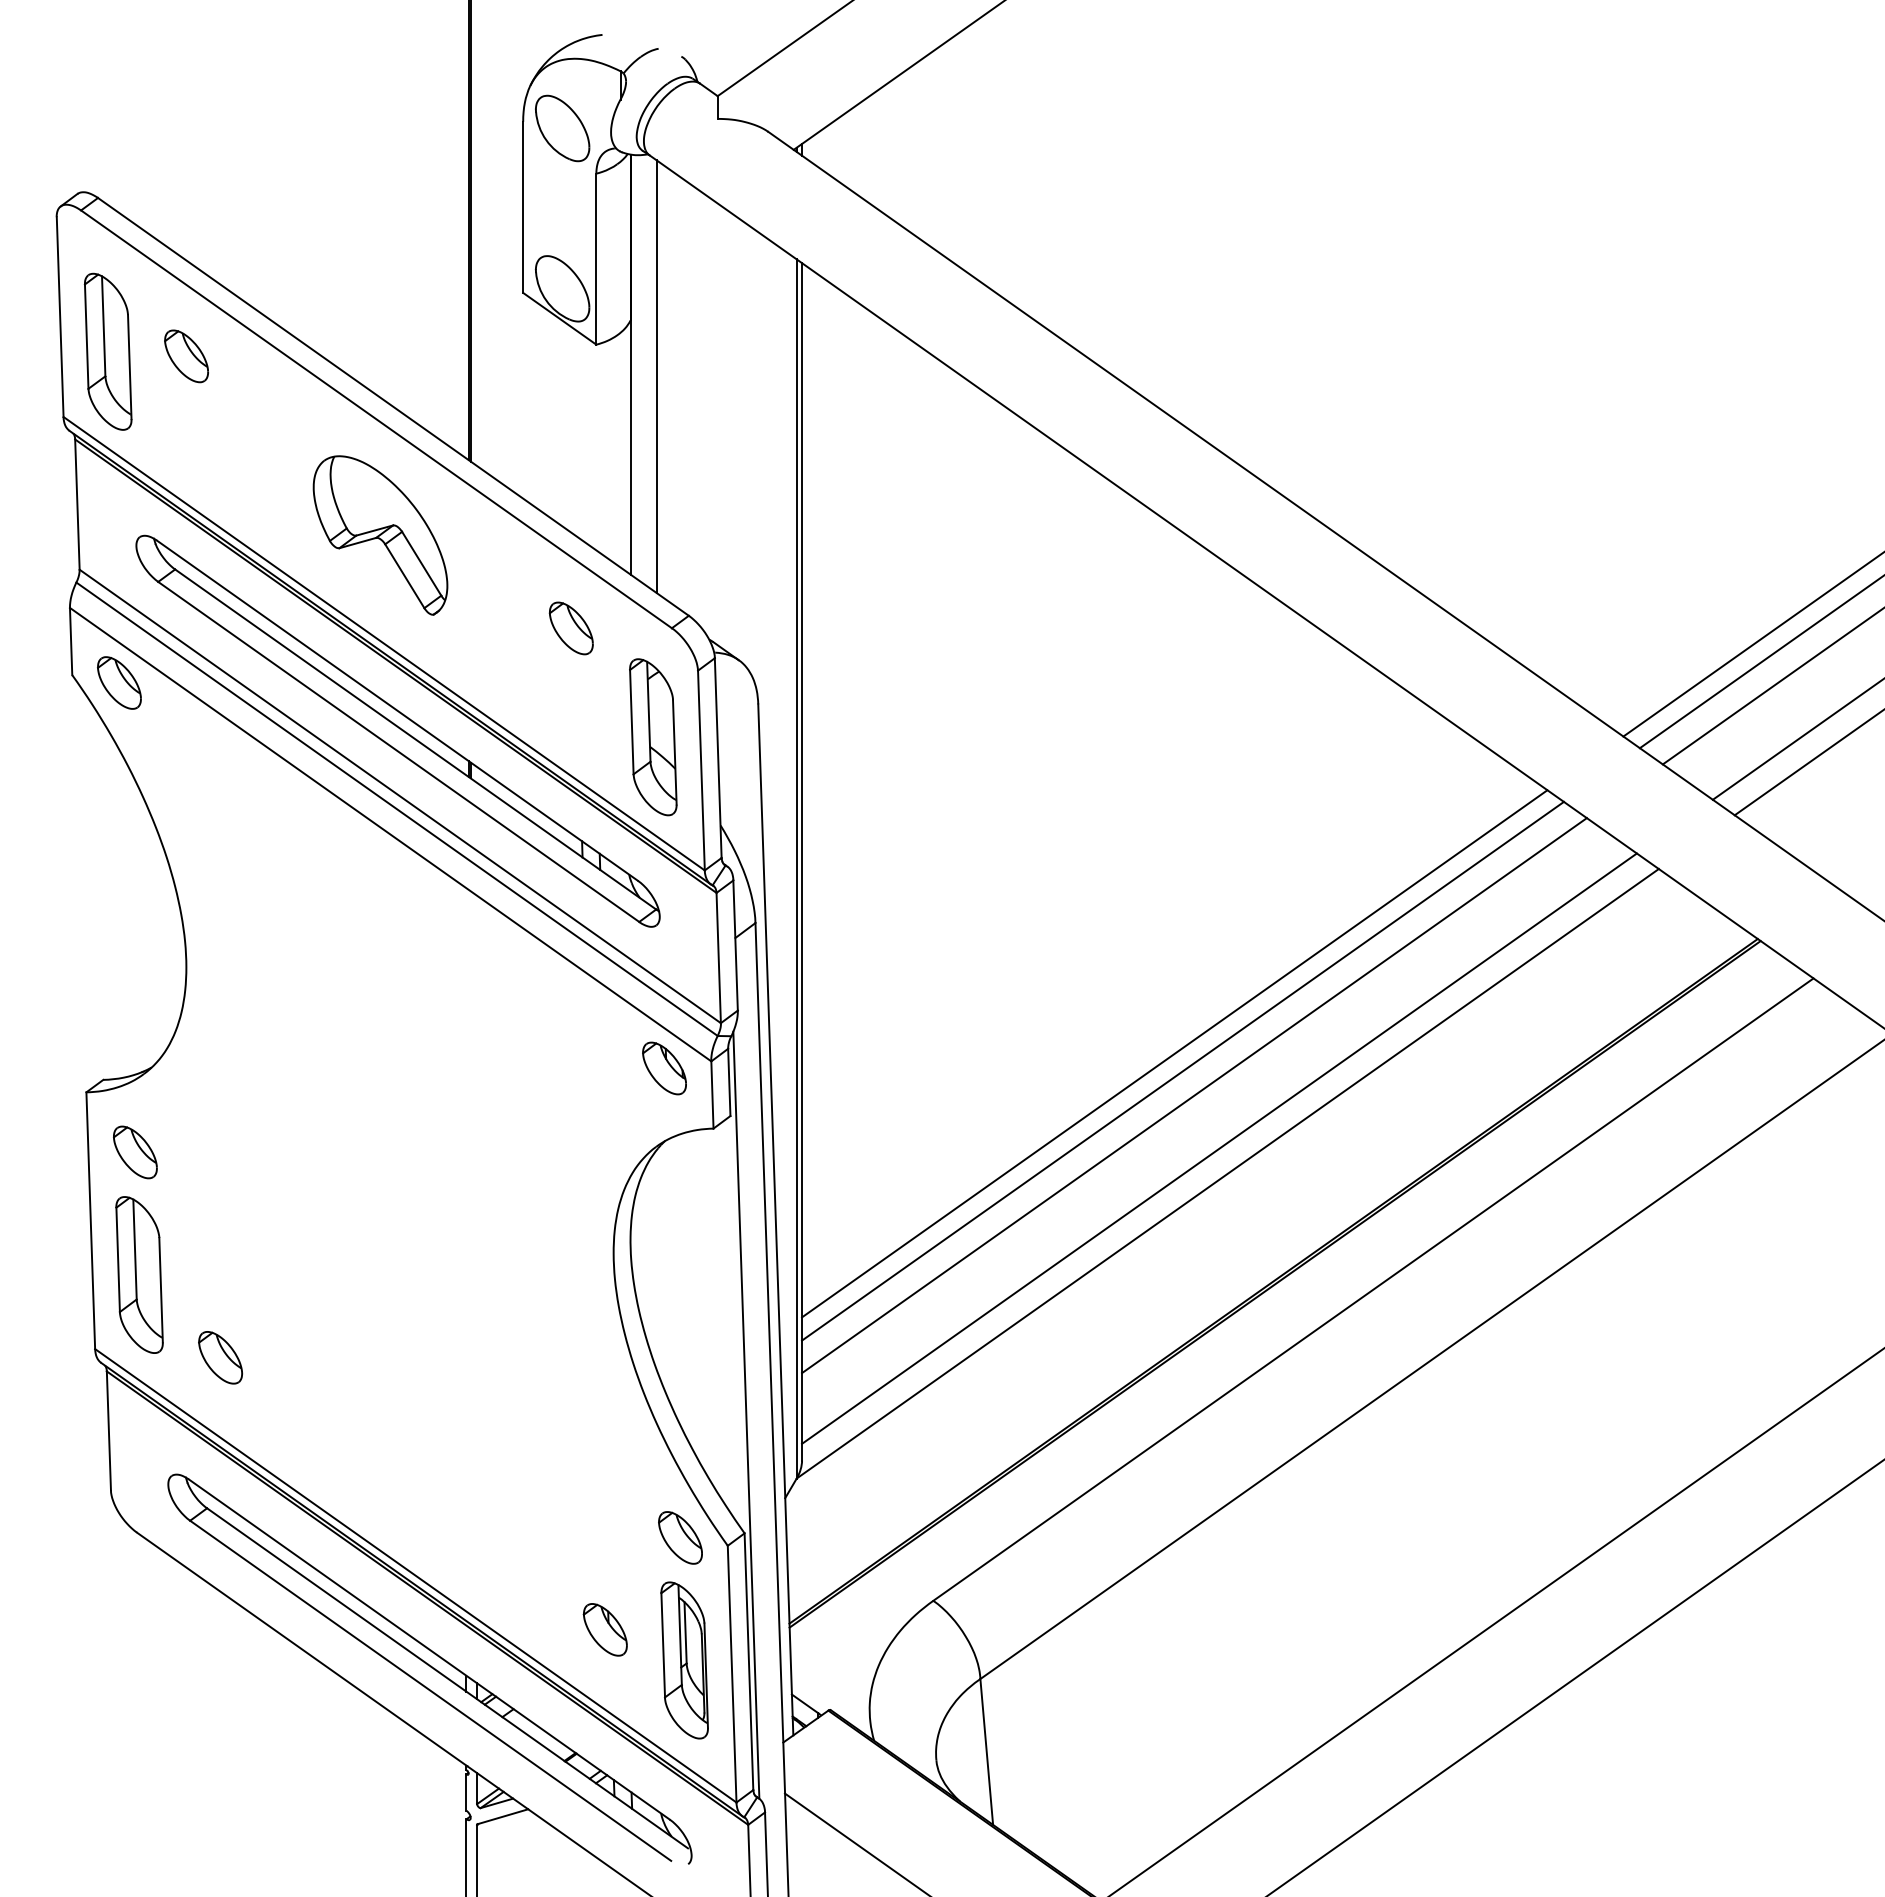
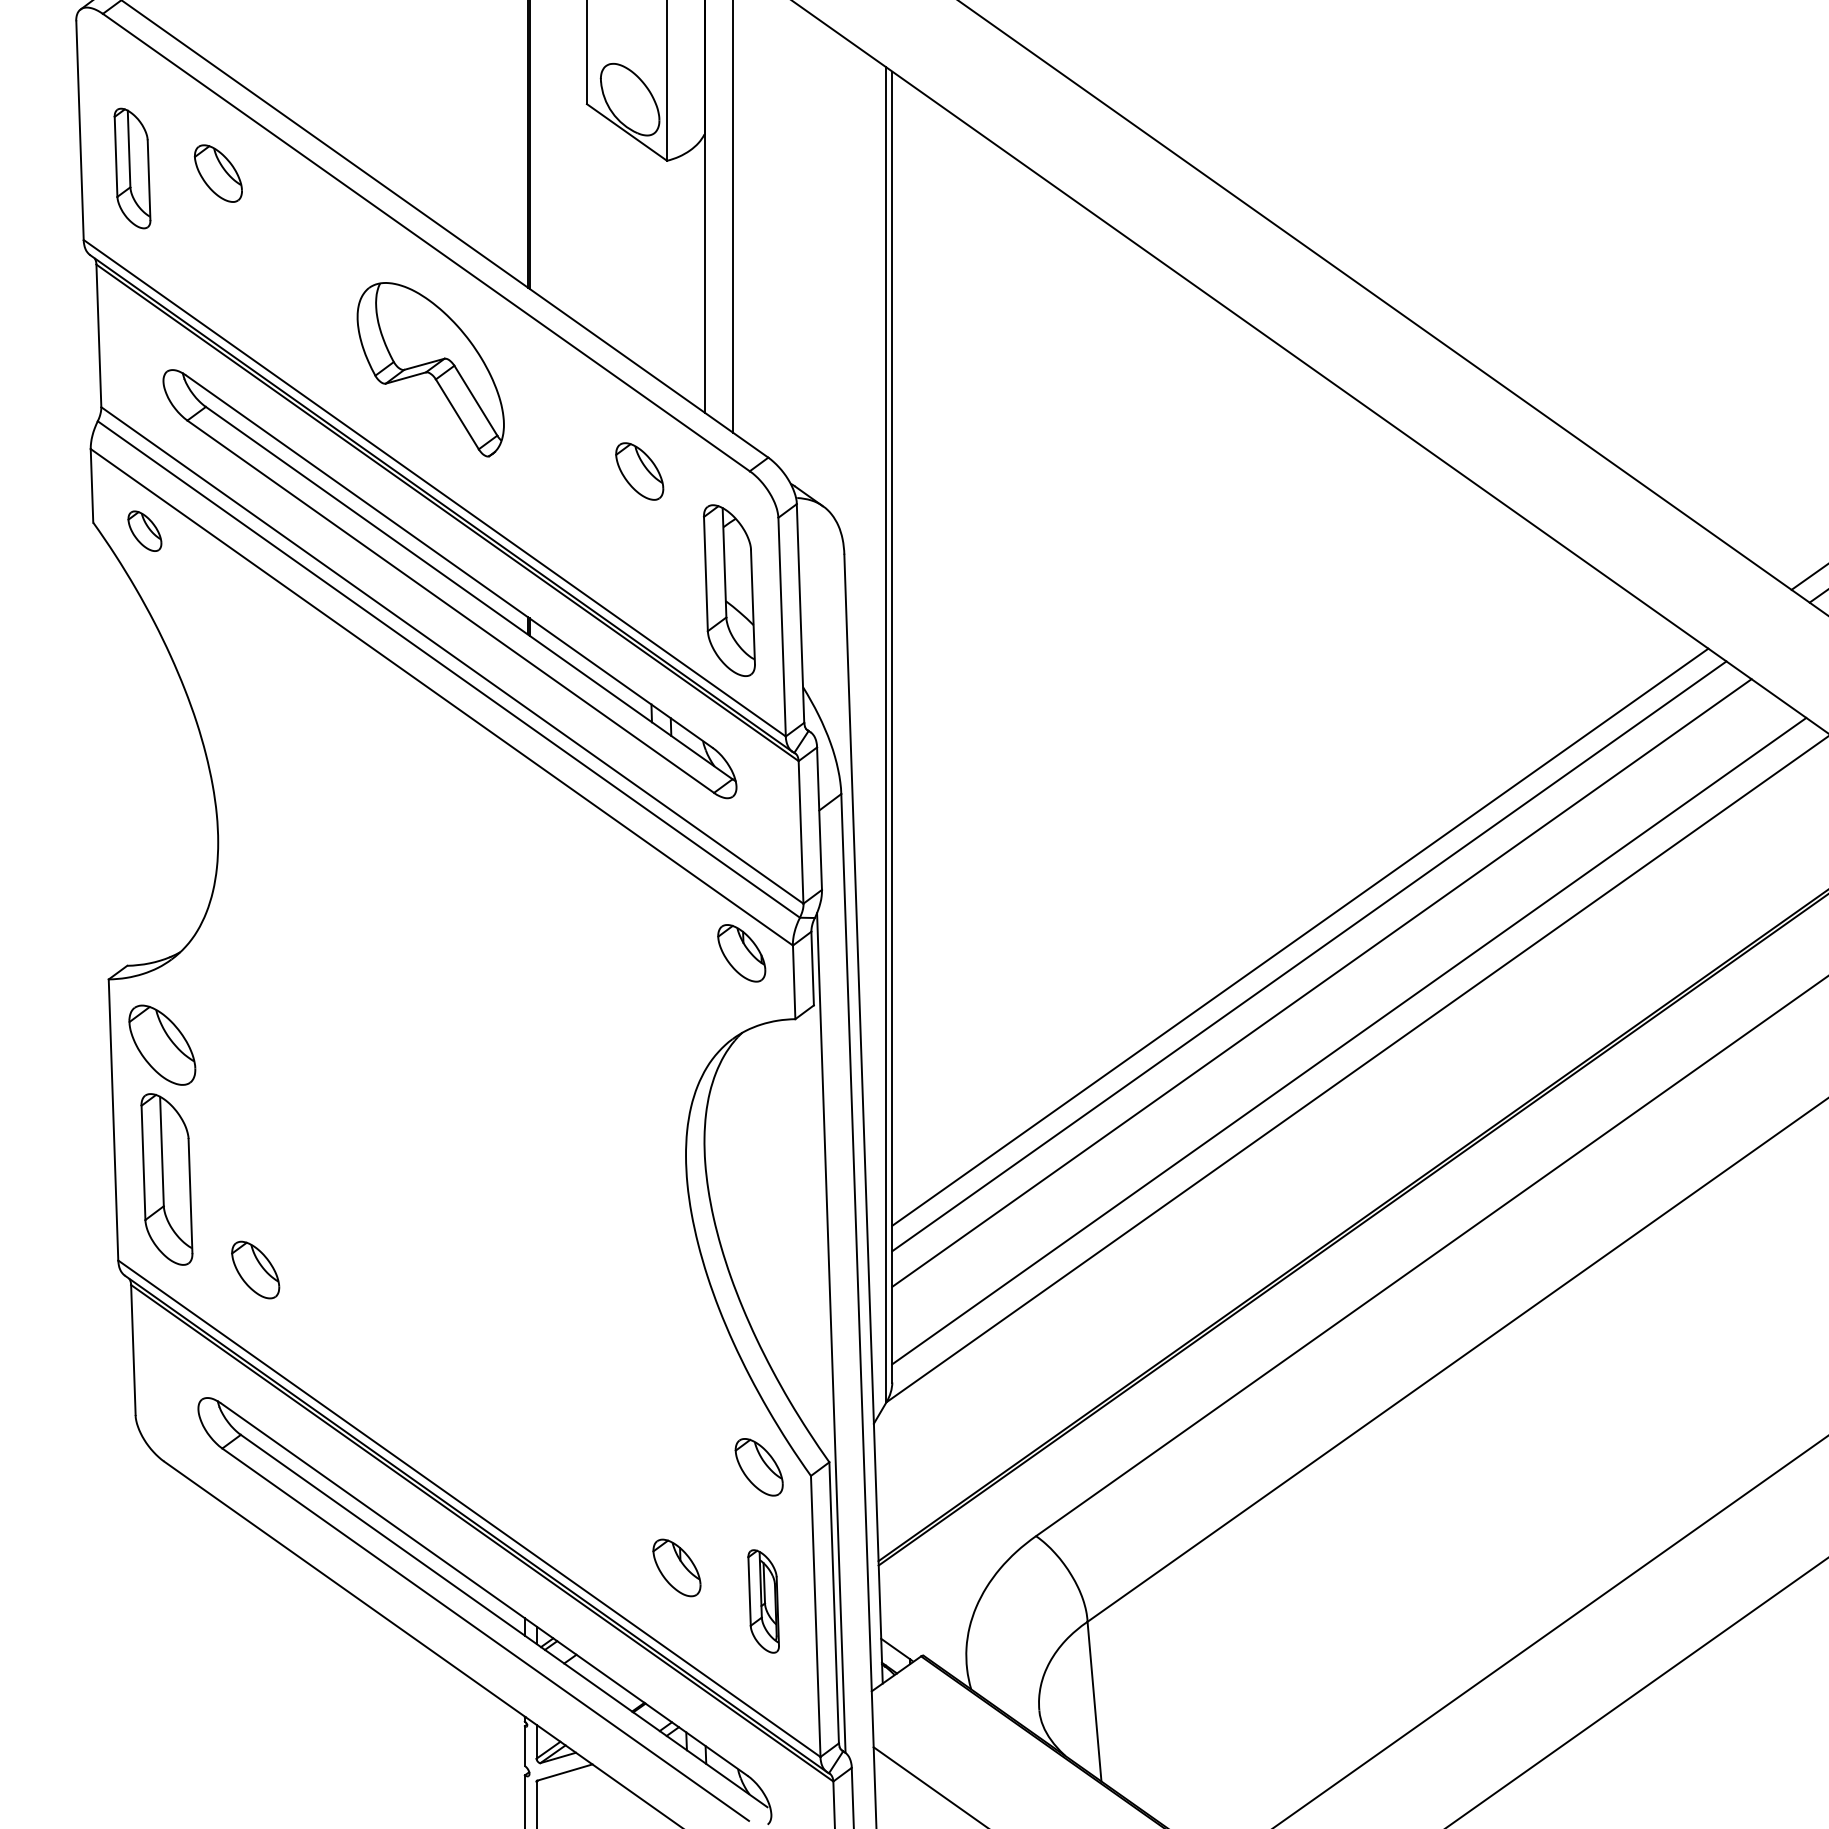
part: (107, 351) -> (131, 168), size x0.7
part: (119, 682) -> (144, 530), size x0.7
part: (135, 1152) -> (162, 1045), size x1.4
part: (684, 1660) -> (763, 1601), size x0.6

